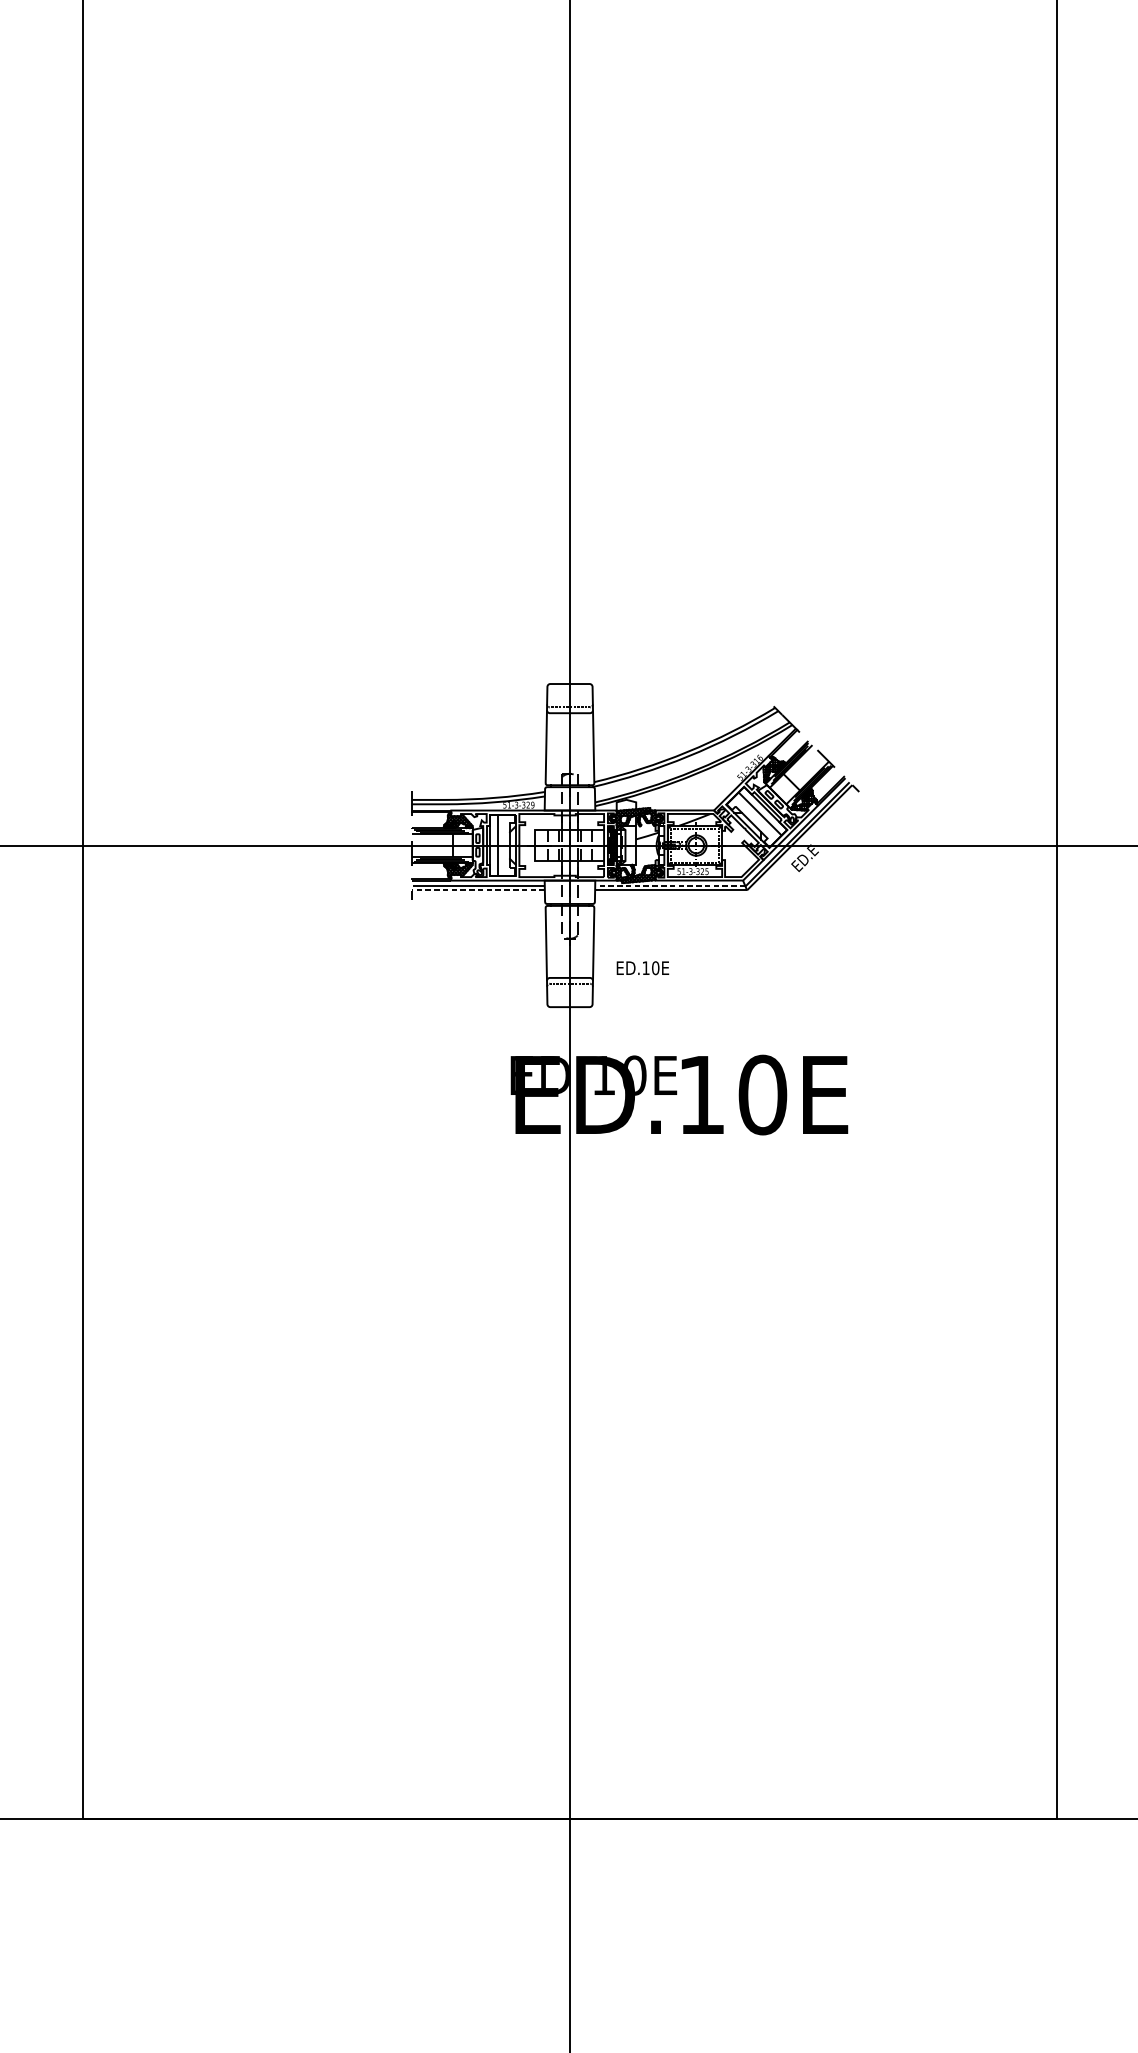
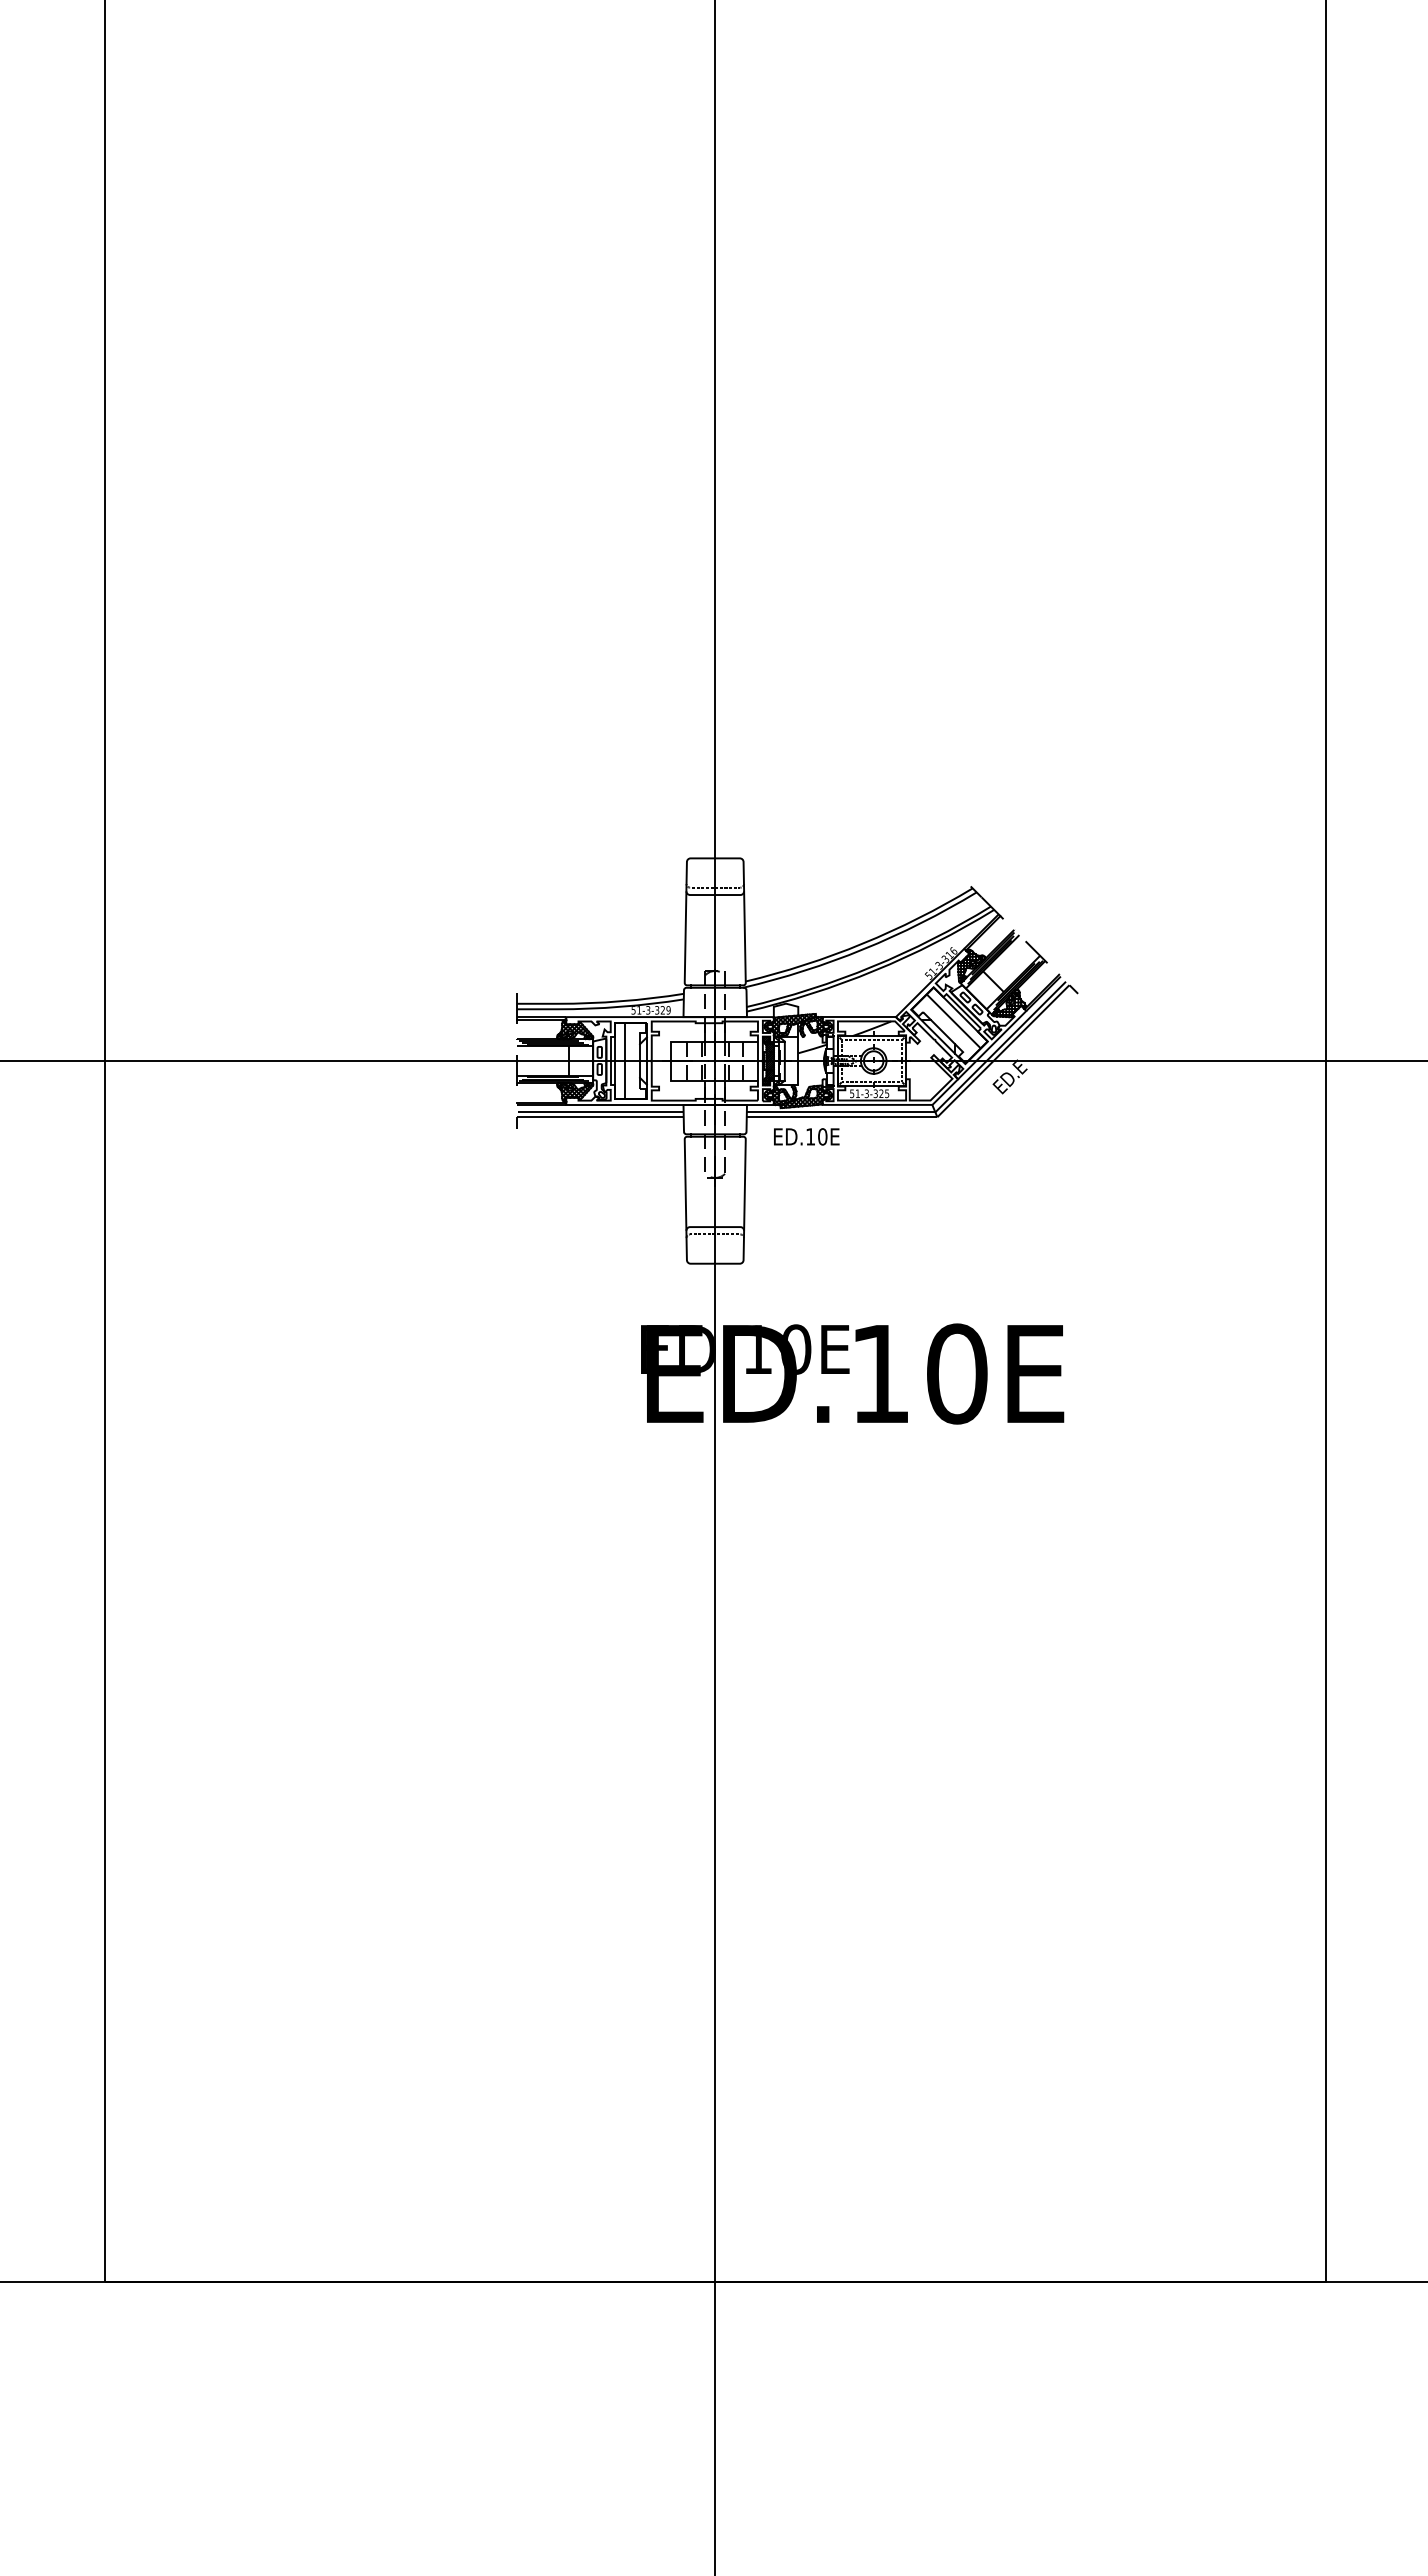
line: (669, 886) -> (840, 1112), dashed -> solid
line: (478, 890) -> (600, 1117), dashed -> solid
text: (642, 967) -> (806, 1136), moved

